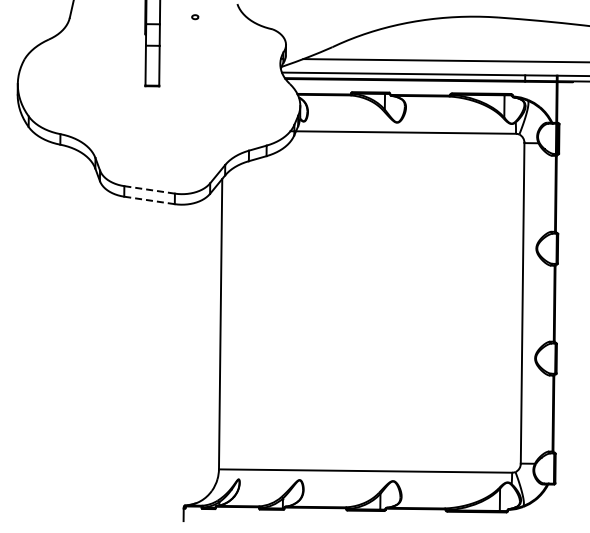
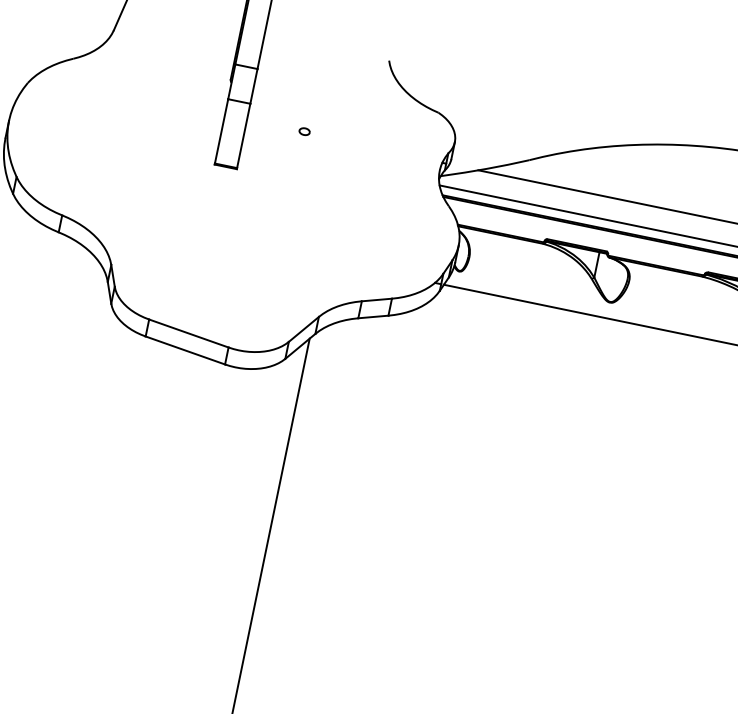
part: (195, 17) -> (304, 132), moved
line: (149, 189) -> (188, 332), dashed -> solid
line: (149, 200) -> (185, 350), dashed -> solid

